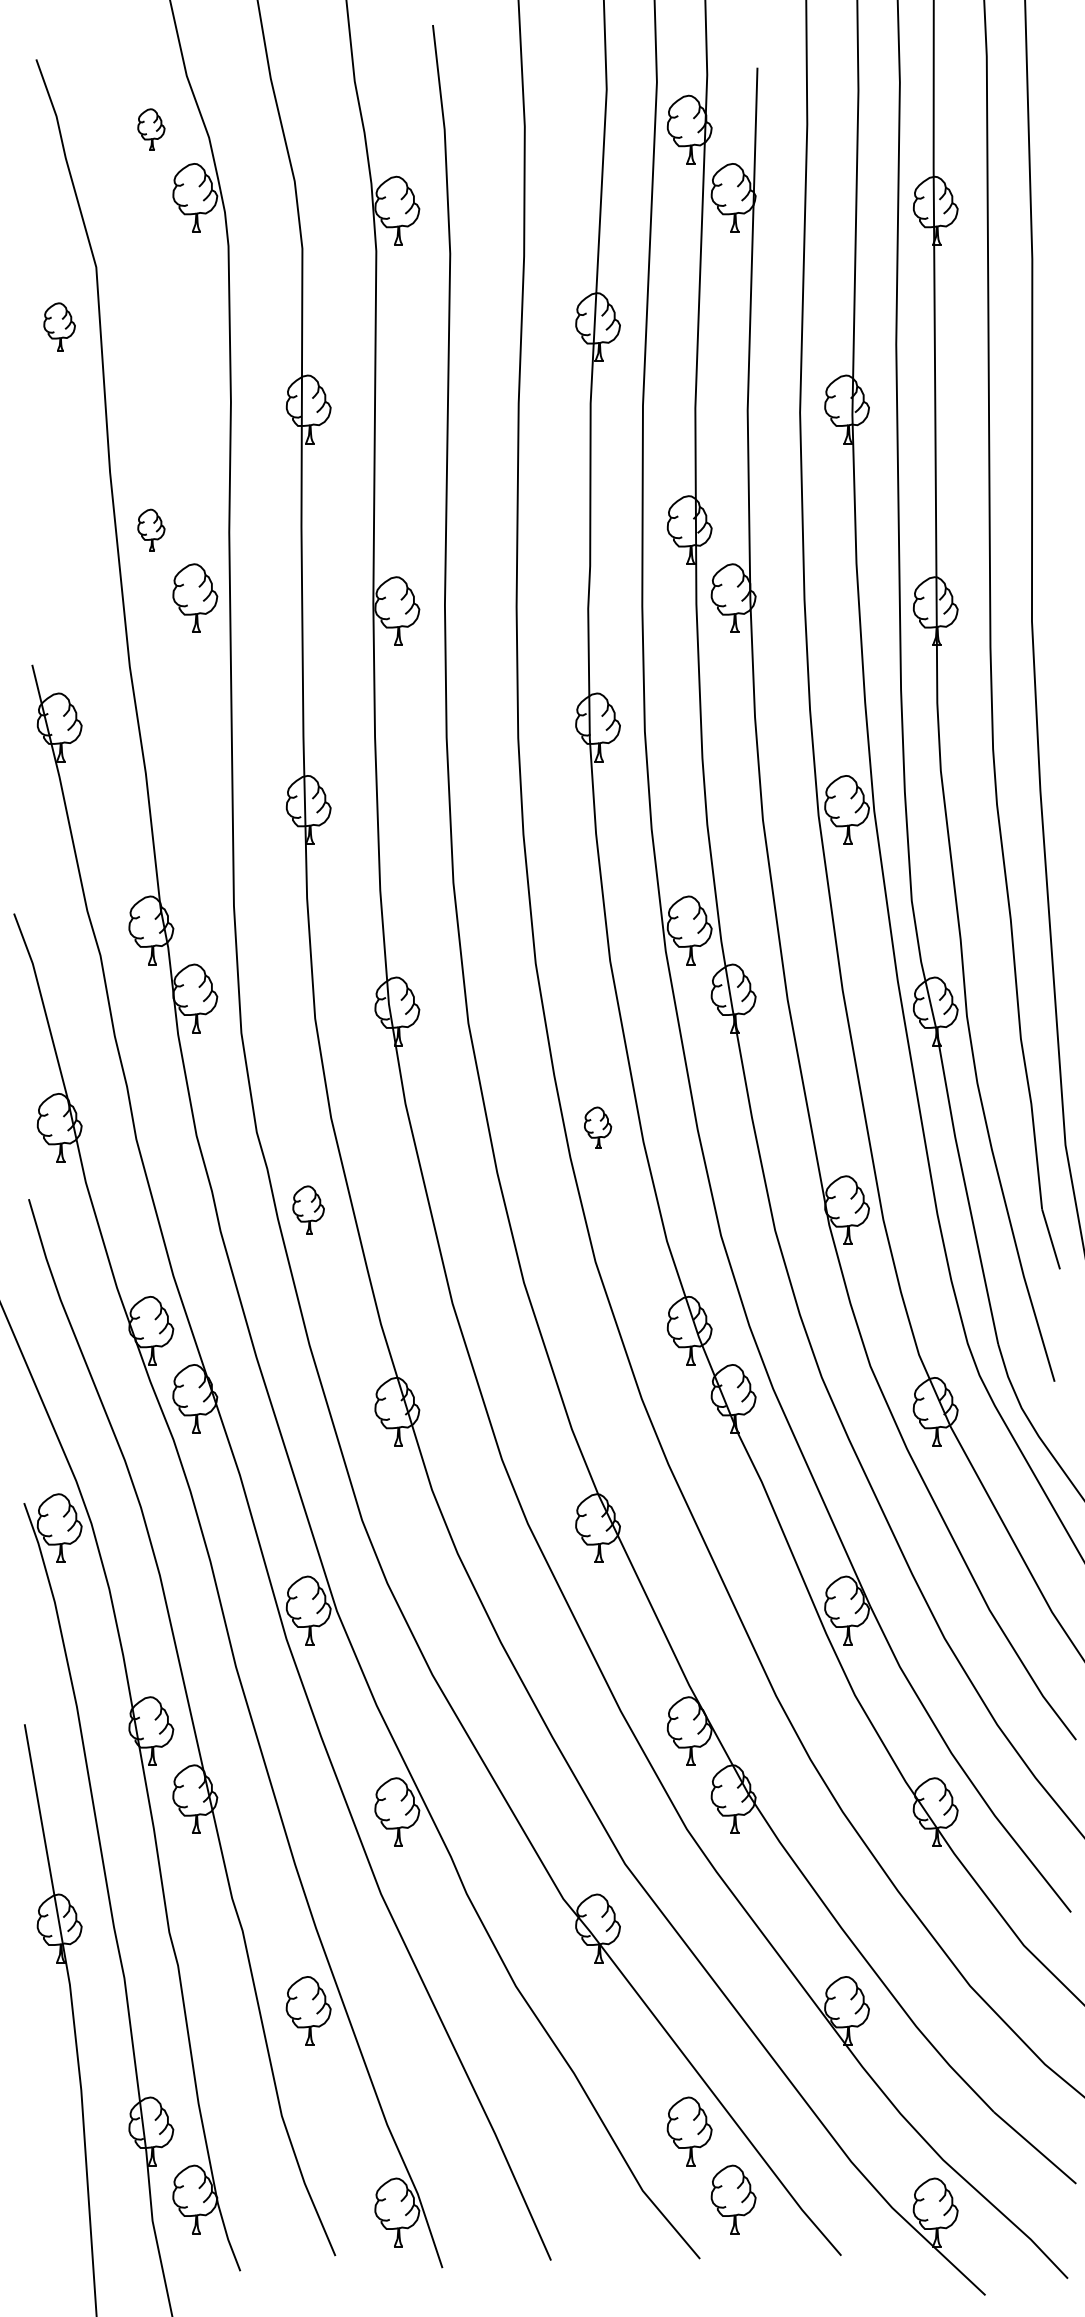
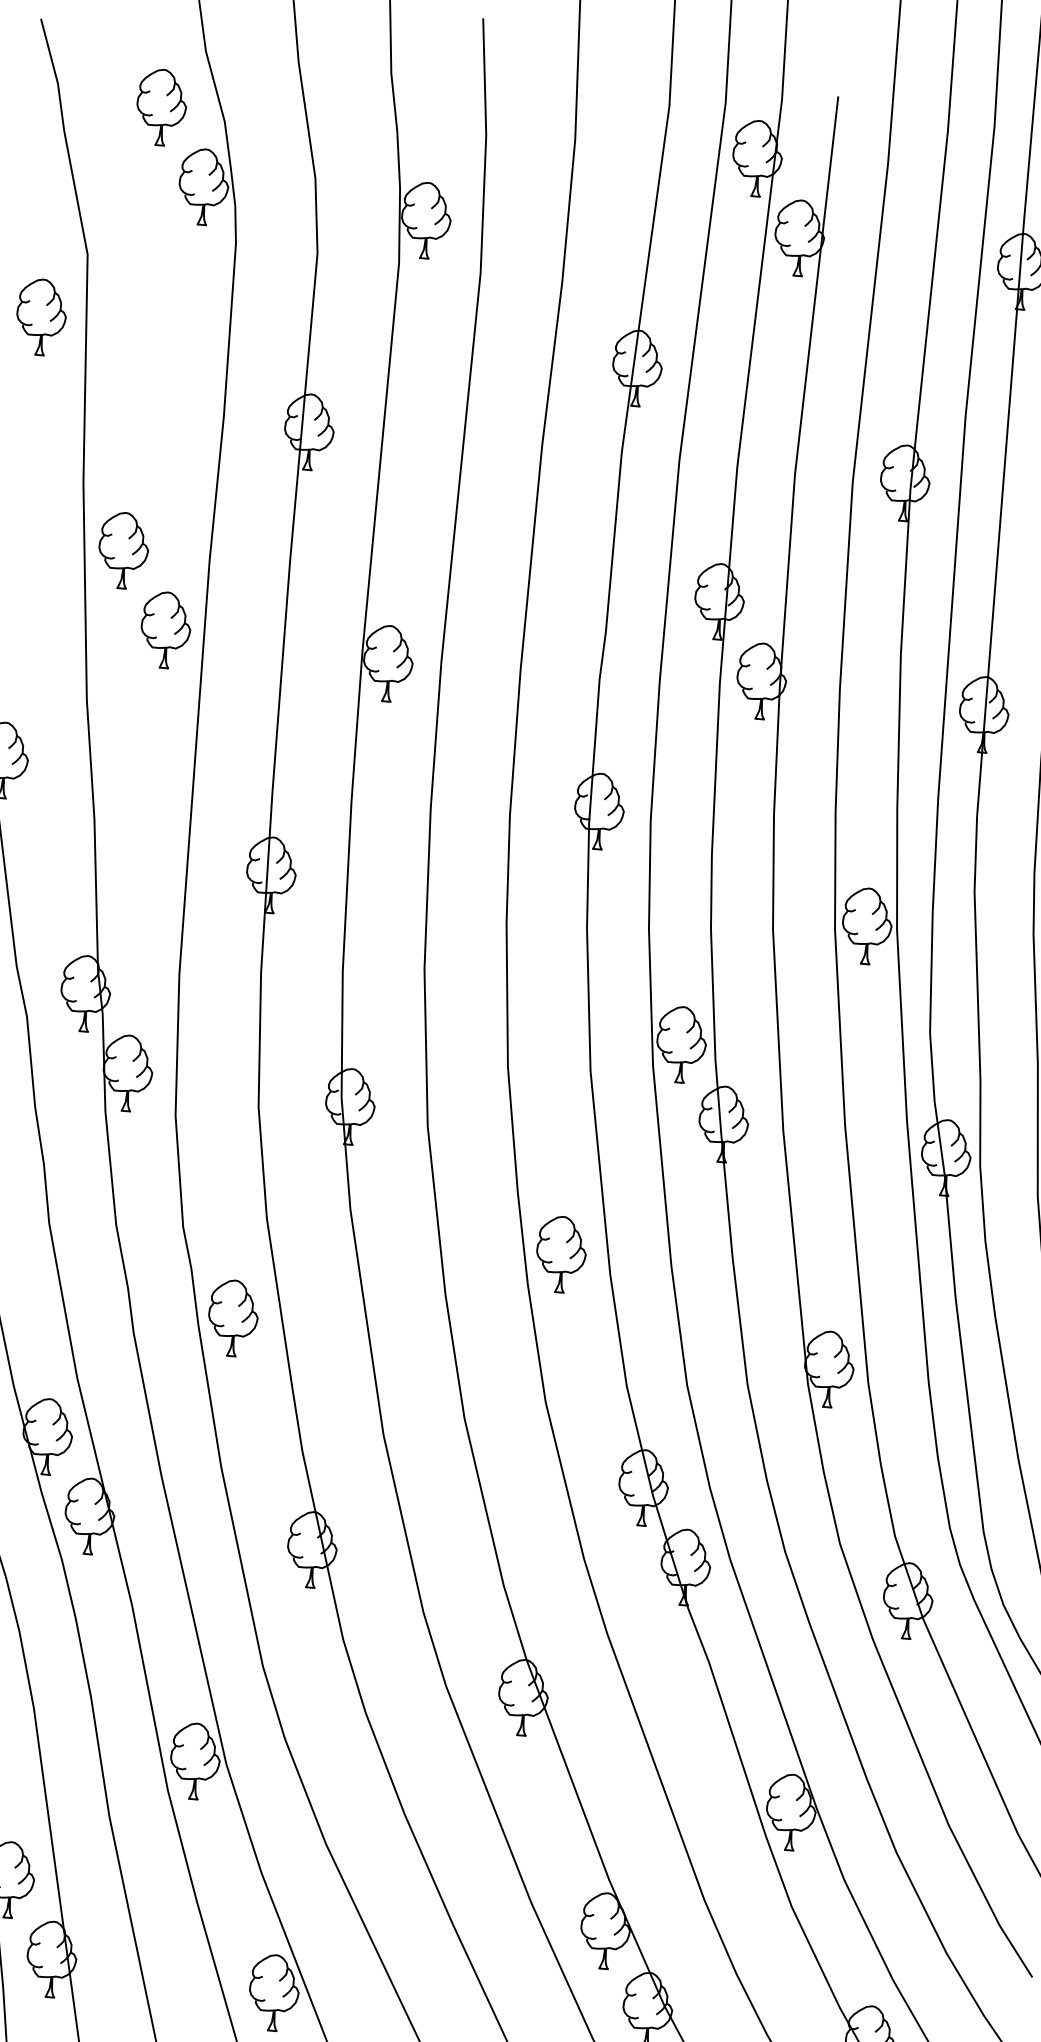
part: (151, 129) -> (161, 107), size x1.67
part: (59, 326) -> (41, 316), size x1.43
part: (151, 529) -> (123, 549), size x1.67
part: (597, 1127) -> (560, 1254), size x1.67
part: (308, 1209) -> (233, 1317), size x1.43

